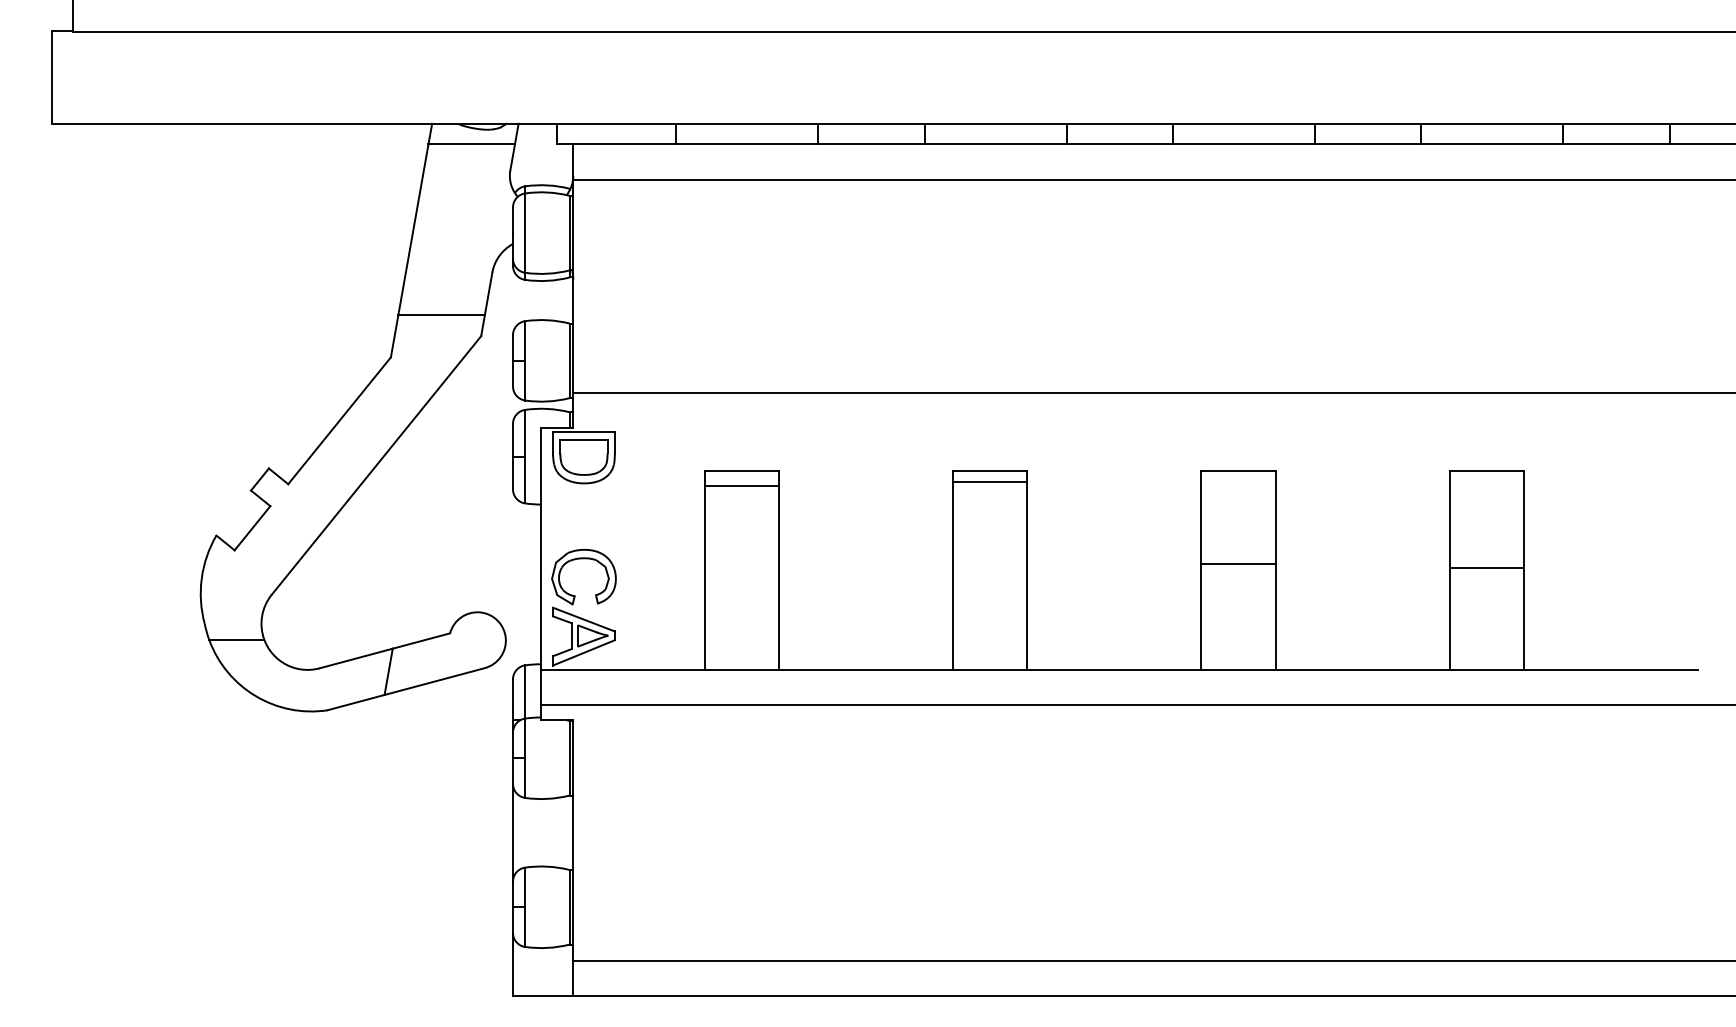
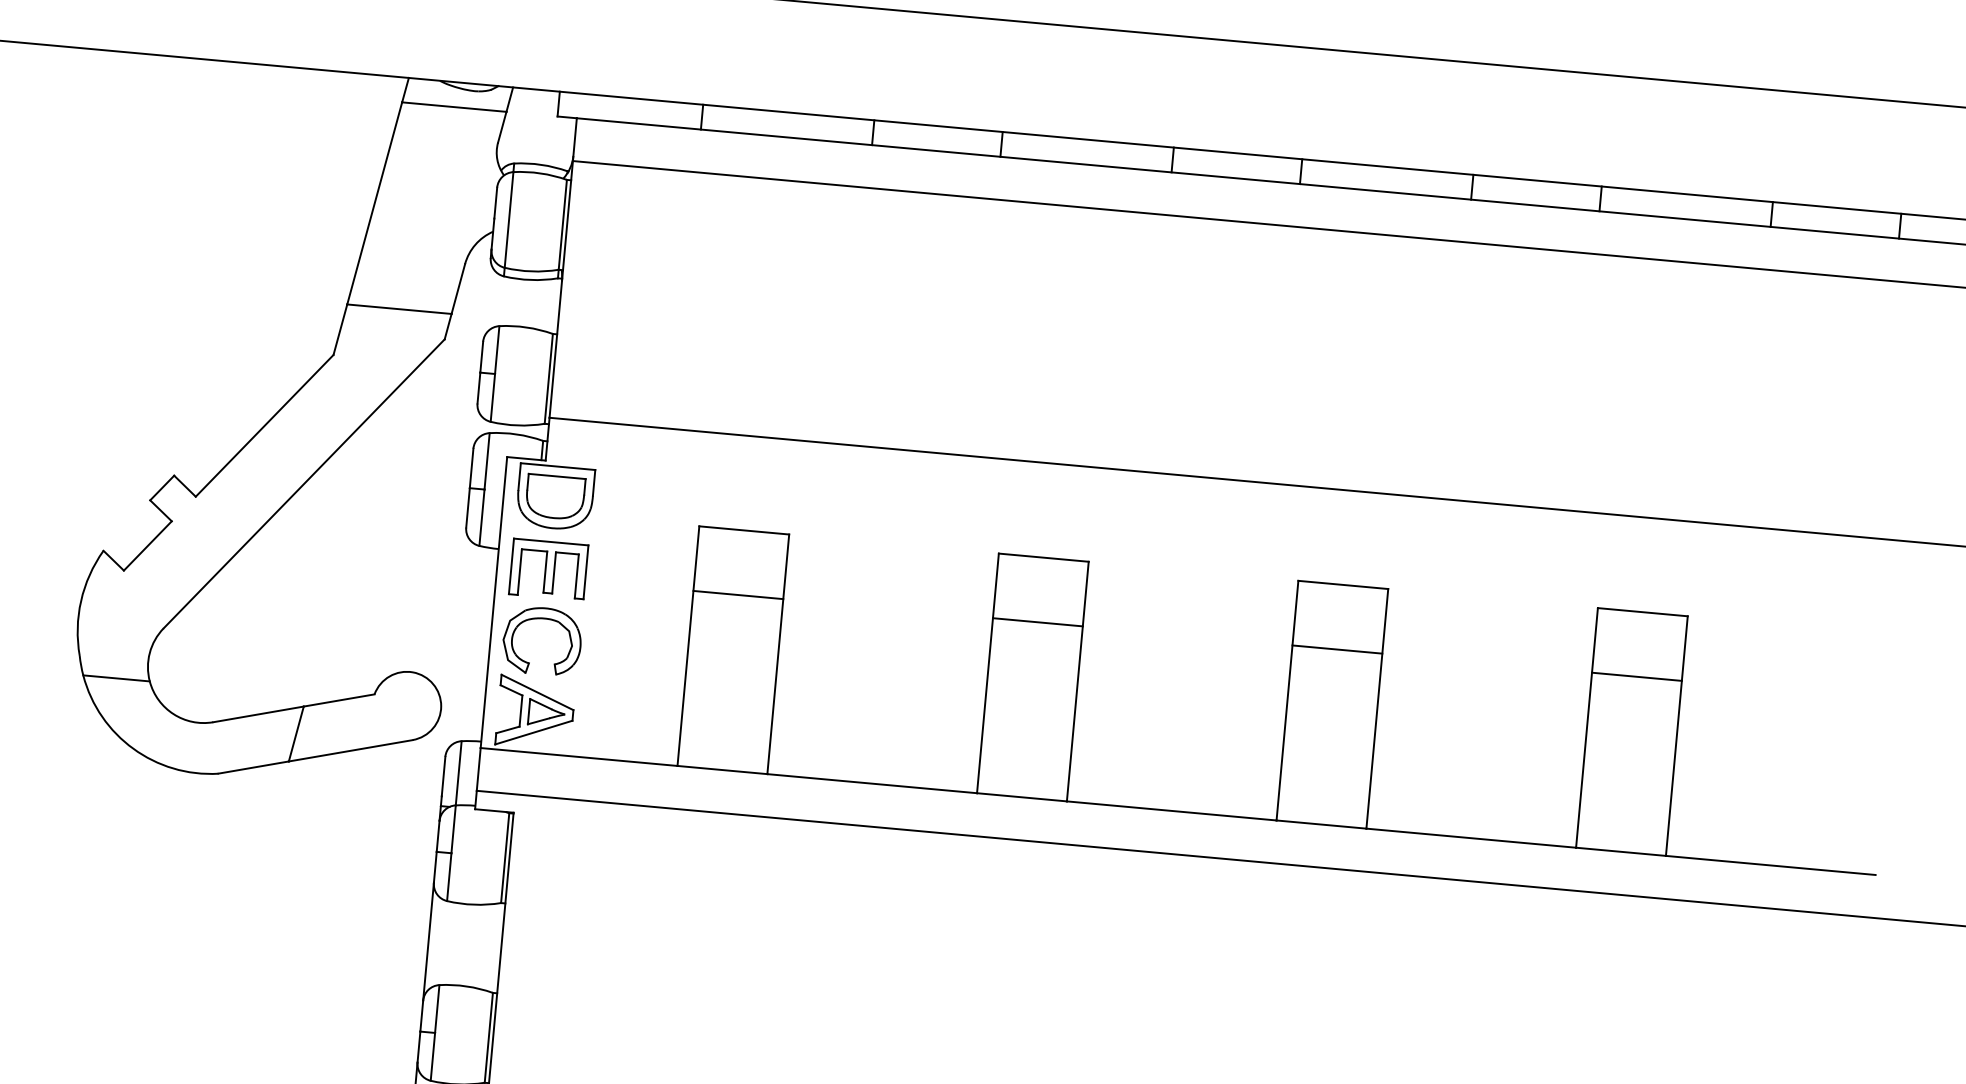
line: (989, 482) -> (1037, 622), moved
line: (741, 486) -> (737, 595), moved
part: (583, 517) -> (548, 569), added
line: (1238, 564) -> (1337, 649), moved
line: (1486, 568) -> (1636, 676), moved

